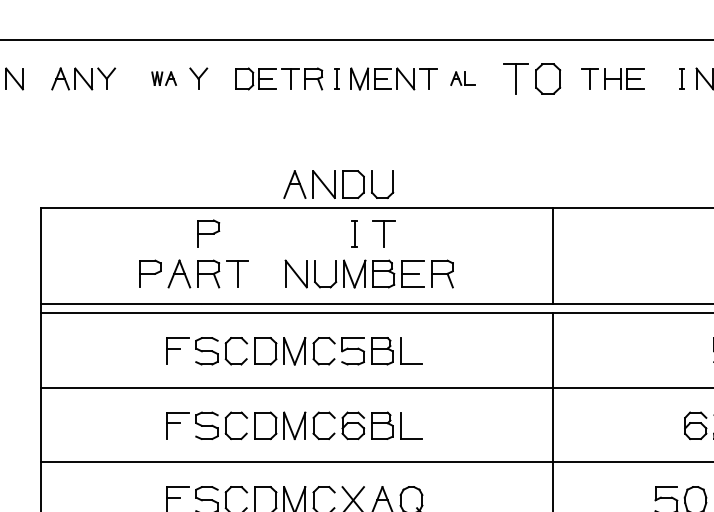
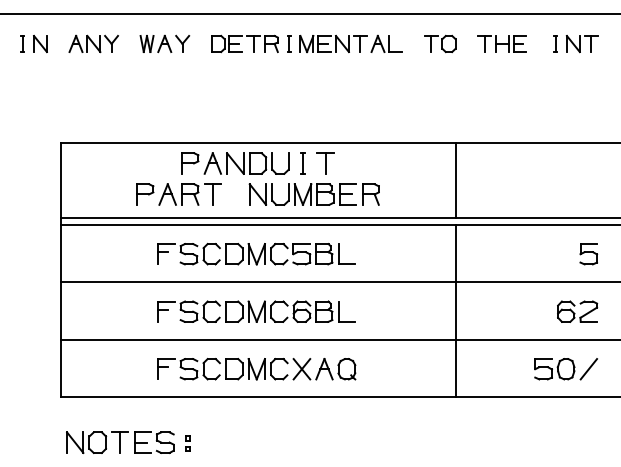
part: (163, 78) -> (155, 43), size x1.67
part: (462, 78) -> (386, 43), size x1.67
part: (532, 78) -> (440, 43), size x0.71
part: (338, 184) -> (246, 163), moved

